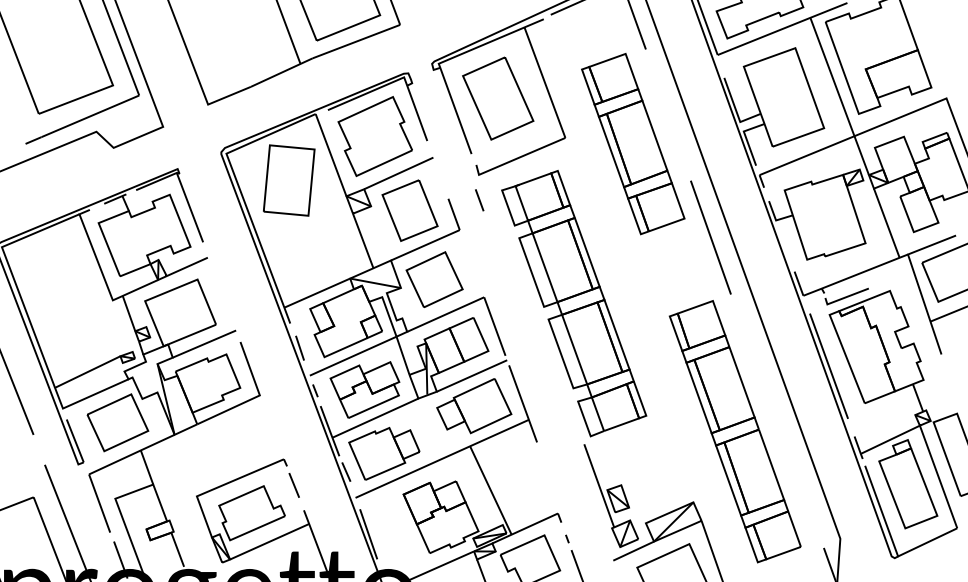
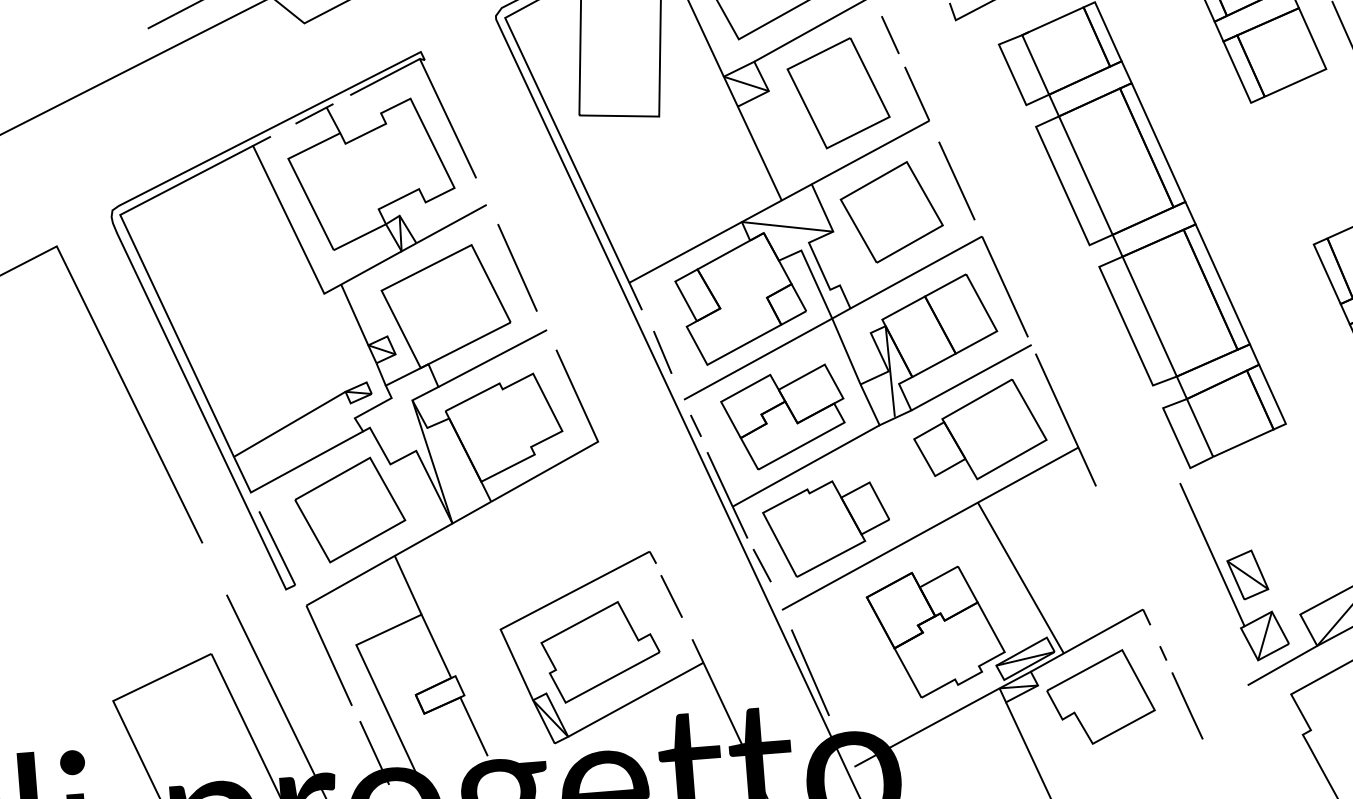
line: (479, 200) -> (890, 35), moved
line: (472, 264) -> (956, 180), added
line: (221, 294) -> (516, 268), added

